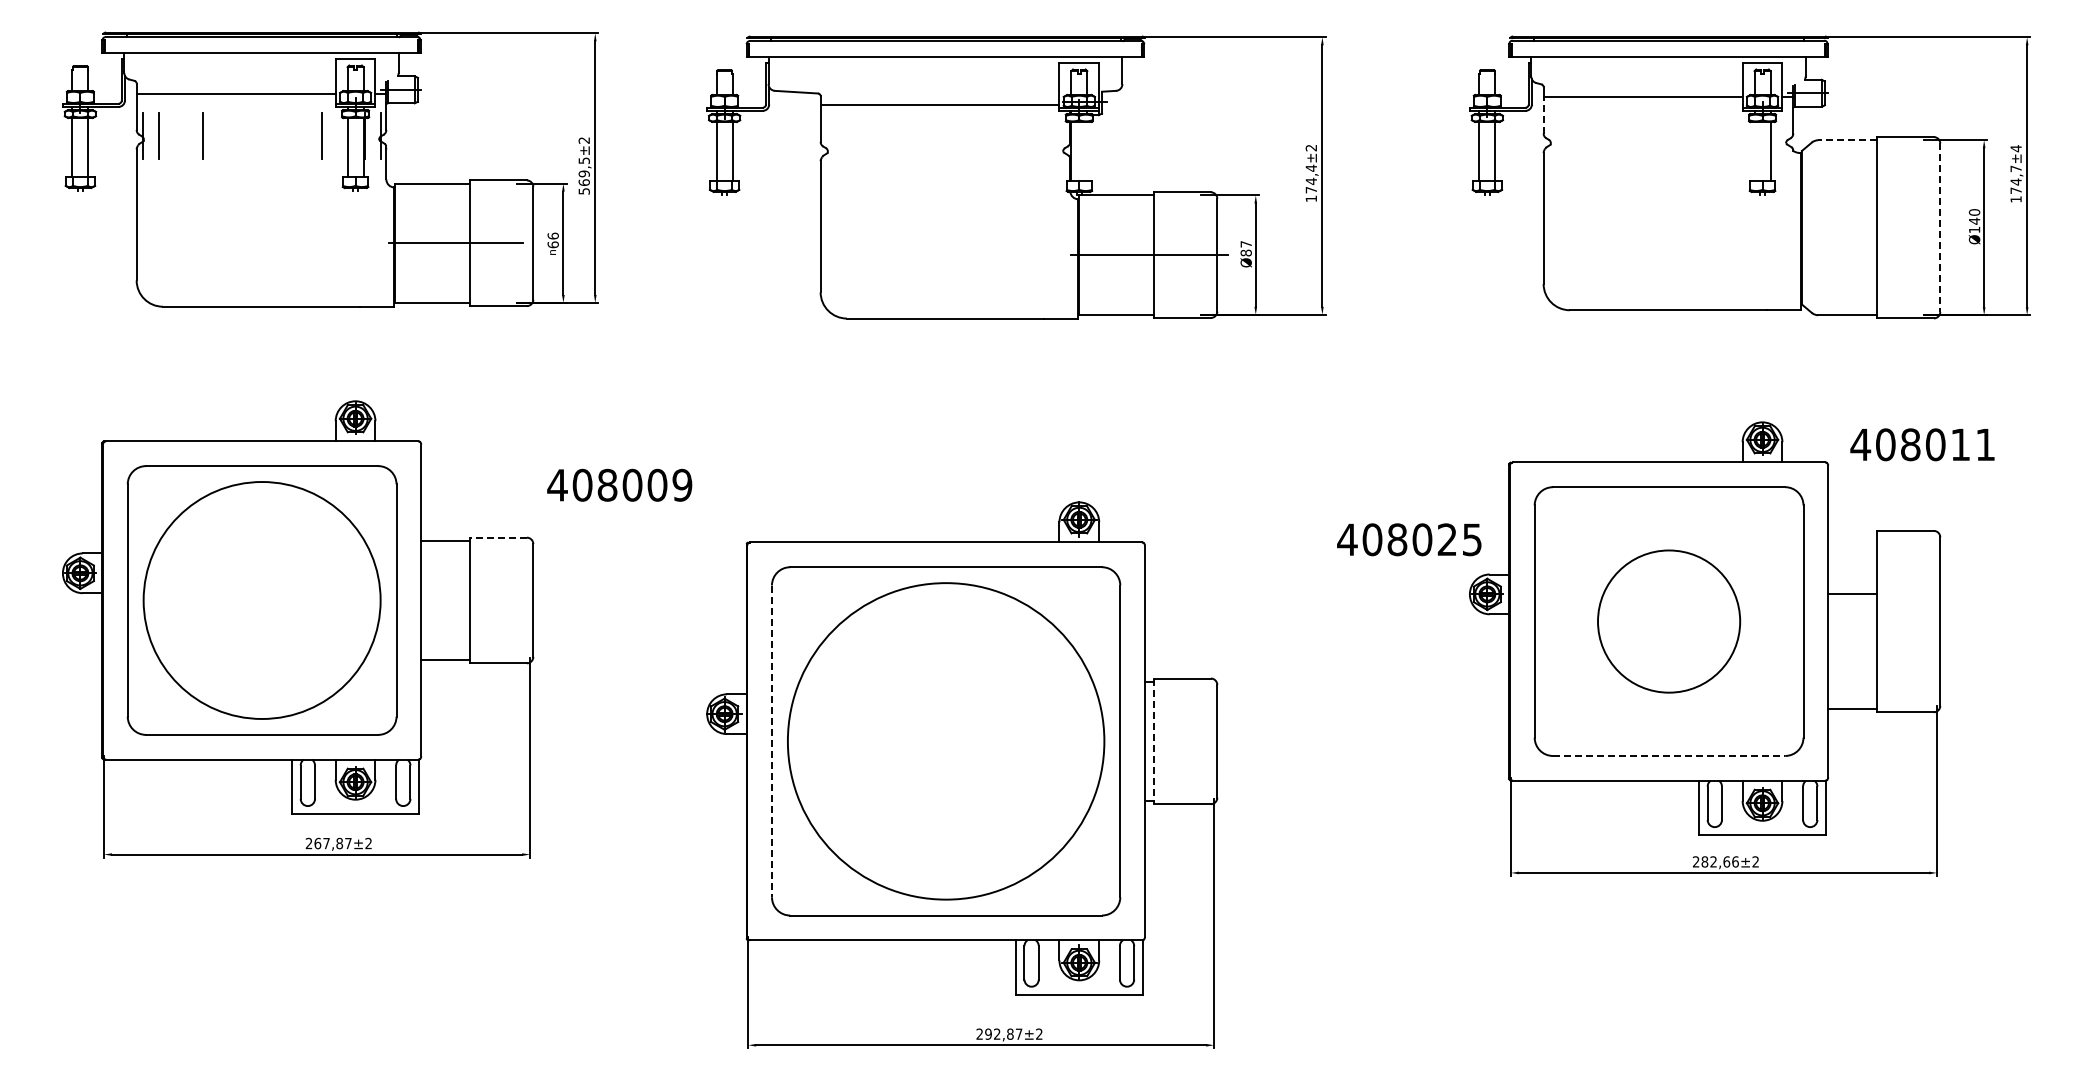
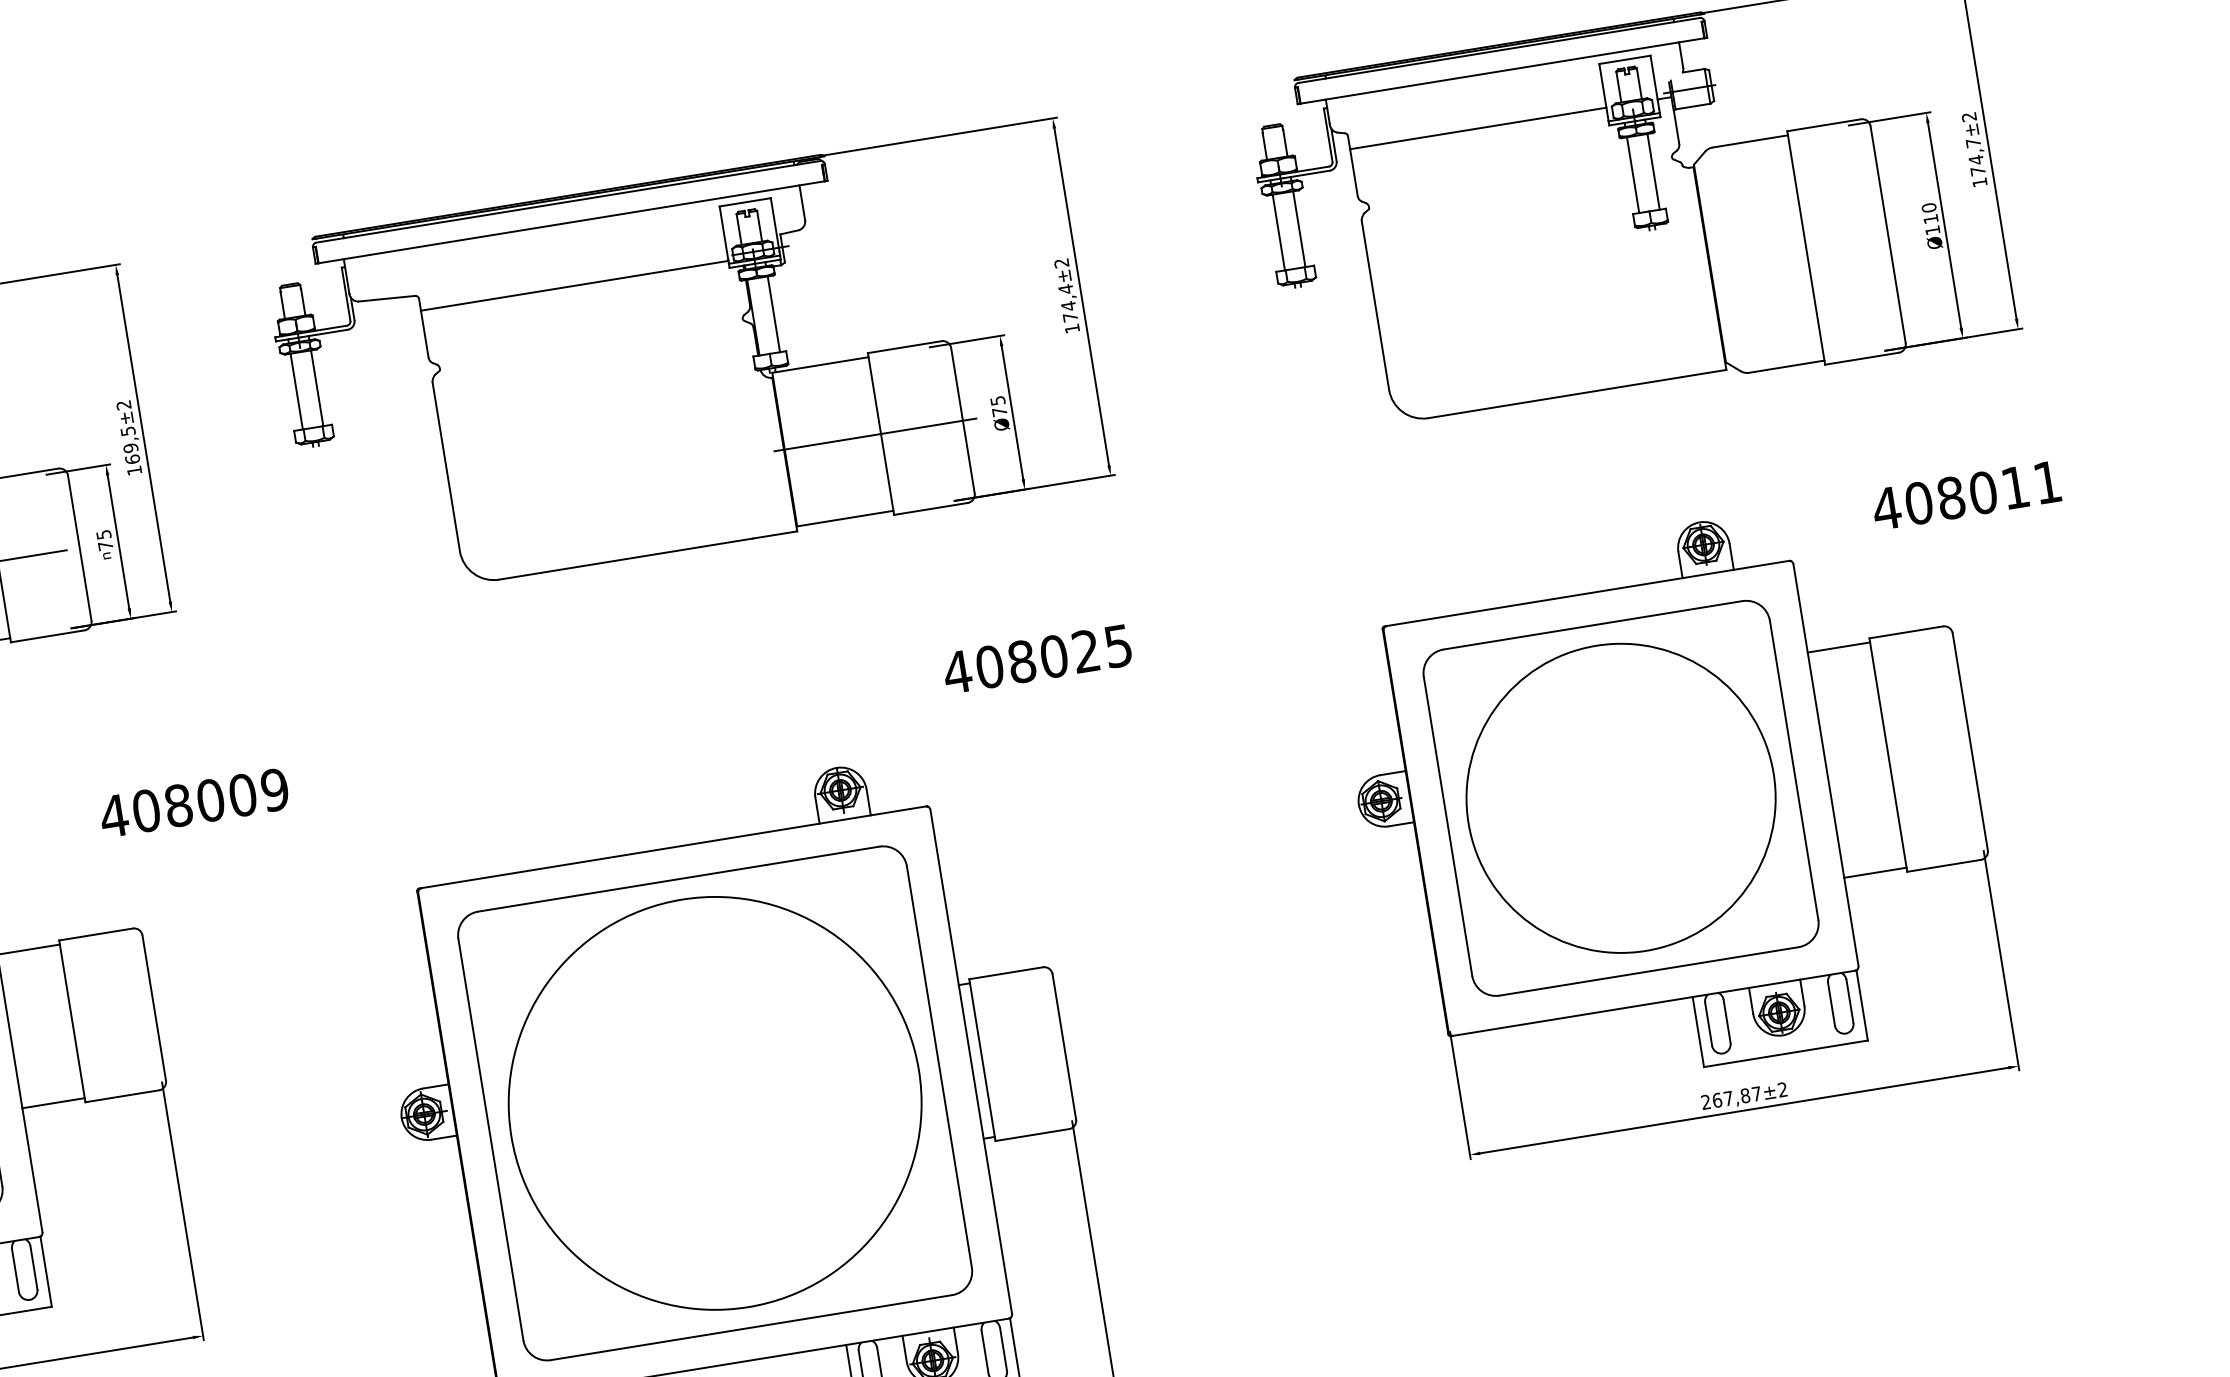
line: (1543, 114) -> (1353, 171), dashed -> solid
line: (1846, 140) -> (1749, 141), dashed -> solid
text: (2015, 148) -> (1968, 116), ±4 -> ±2
line: (1087, 151) -> (774, 314), added
line: (1754, 151) -> (1633, 175), added
text: (583, 191) -> (133, 470), 569,5 -> 169,5
text: (1974, 220) -> (1930, 218), 140 -> 110
line: (1940, 228) -> (1888, 235), dashed -> solid
text: (552, 240) -> (103, 540), 66 -> 75
text: (1245, 248) -> (997, 406), 87 -> 75
text: (1922, 444) -> (1966, 495), moved
text: (619, 484) -> (193, 802), moved
line: (498, 537) -> (96, 934), dashed -> solid
text: (1409, 539) -> (1037, 658), moved
line: (1852, 594) -> (1839, 647), moved
circle: (1668, 621) -> (1620, 798), size x1.67
line: (771, 741) -> (490, 1139), dashed -> solid
line: (1153, 741) -> (982, 1060), dashed -> solid
line: (1669, 755) -> (1649, 970), dashed -> solid
text: (1719, 861) -> (1736, 1096), 282,66 -> 267,87

